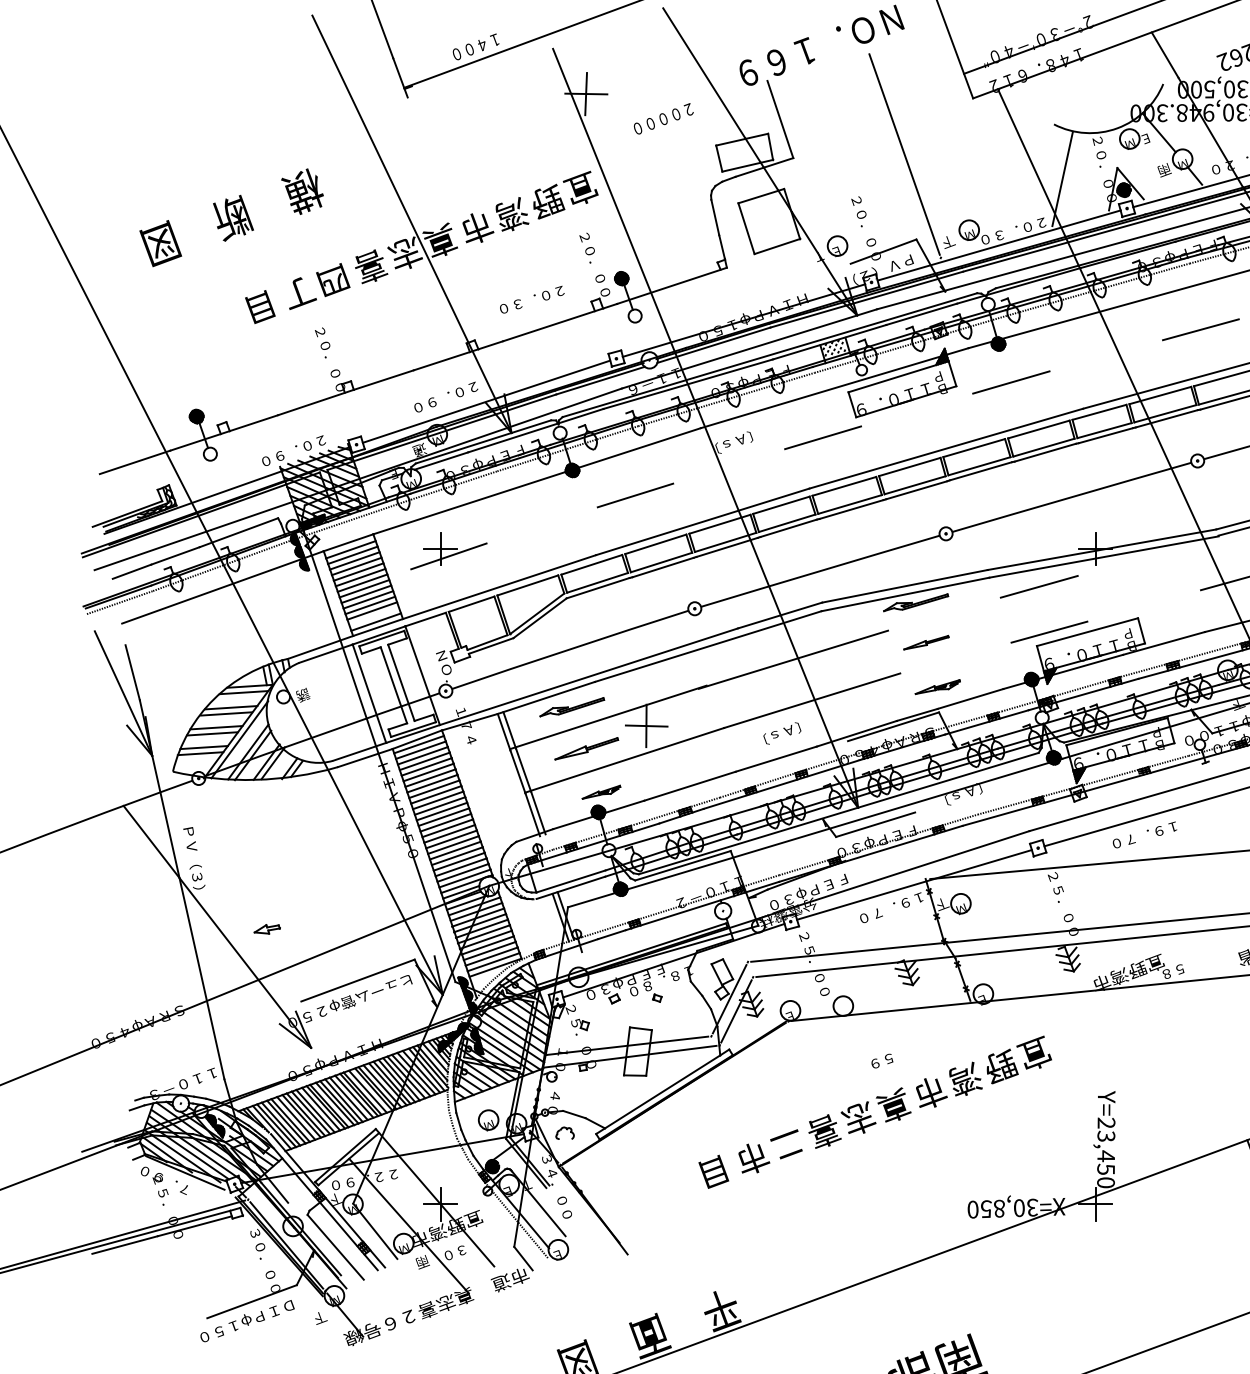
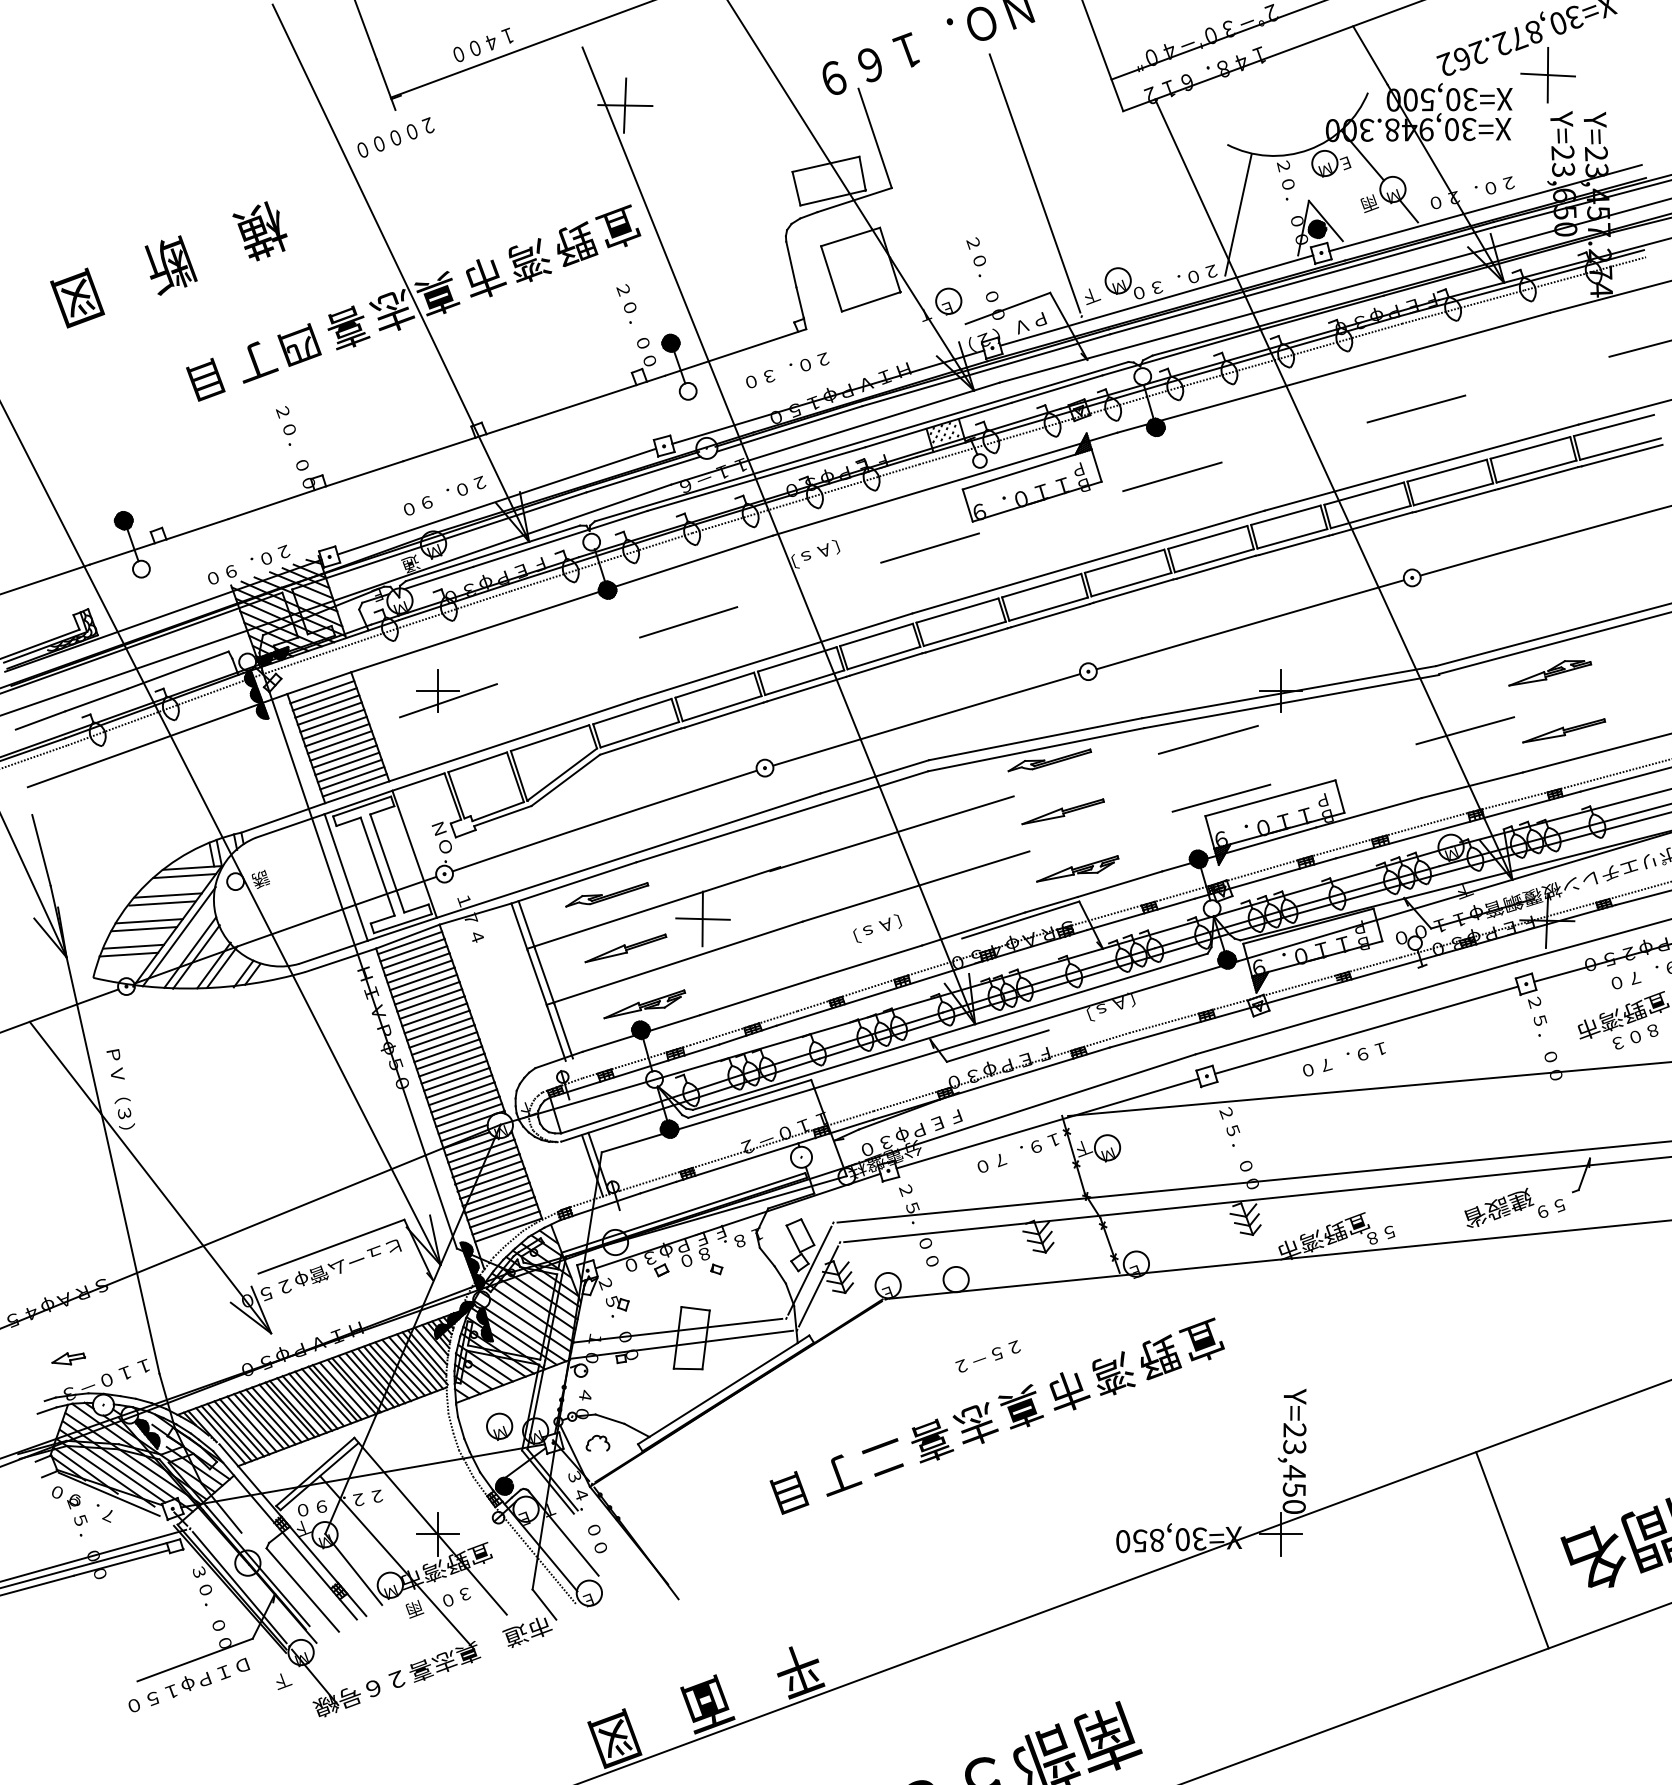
text: (663, 118) -> (395, 137), moved
text: (532, 299) -> (787, 370), moved
line: (374, 616) -> (352, 778), added
part: (925, 642) -> (1062, 811), size x1.43
part: (937, 686) -> (1077, 868), size x1.43
part: (601, 792) -> (644, 1004), size x1.67
part: (267, 929) -> (68, 1358), moved
text: (867, 1065) -> (987, 1356), ５９ -> ２５－２
text: (754, 1158) -> (841, 1475), 市 -> 丁

